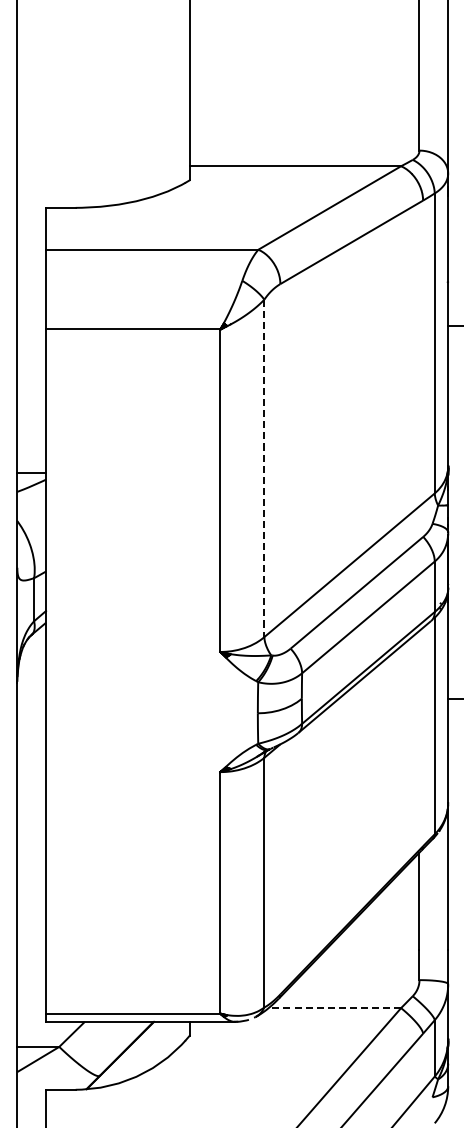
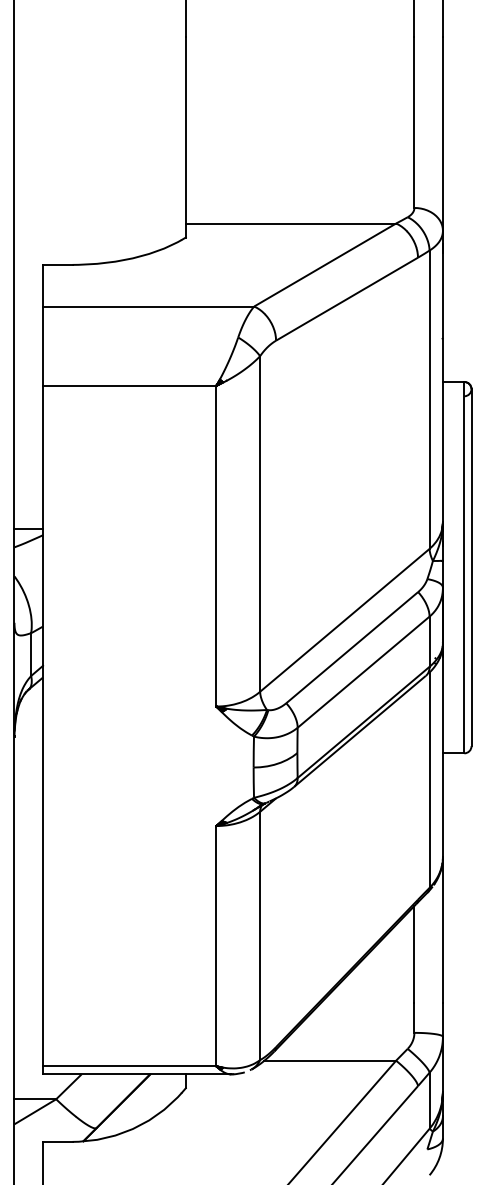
line: (264, 468) -> (260, 524), dashed -> solid
line: (335, 1007) -> (330, 1060), dashed -> solid

